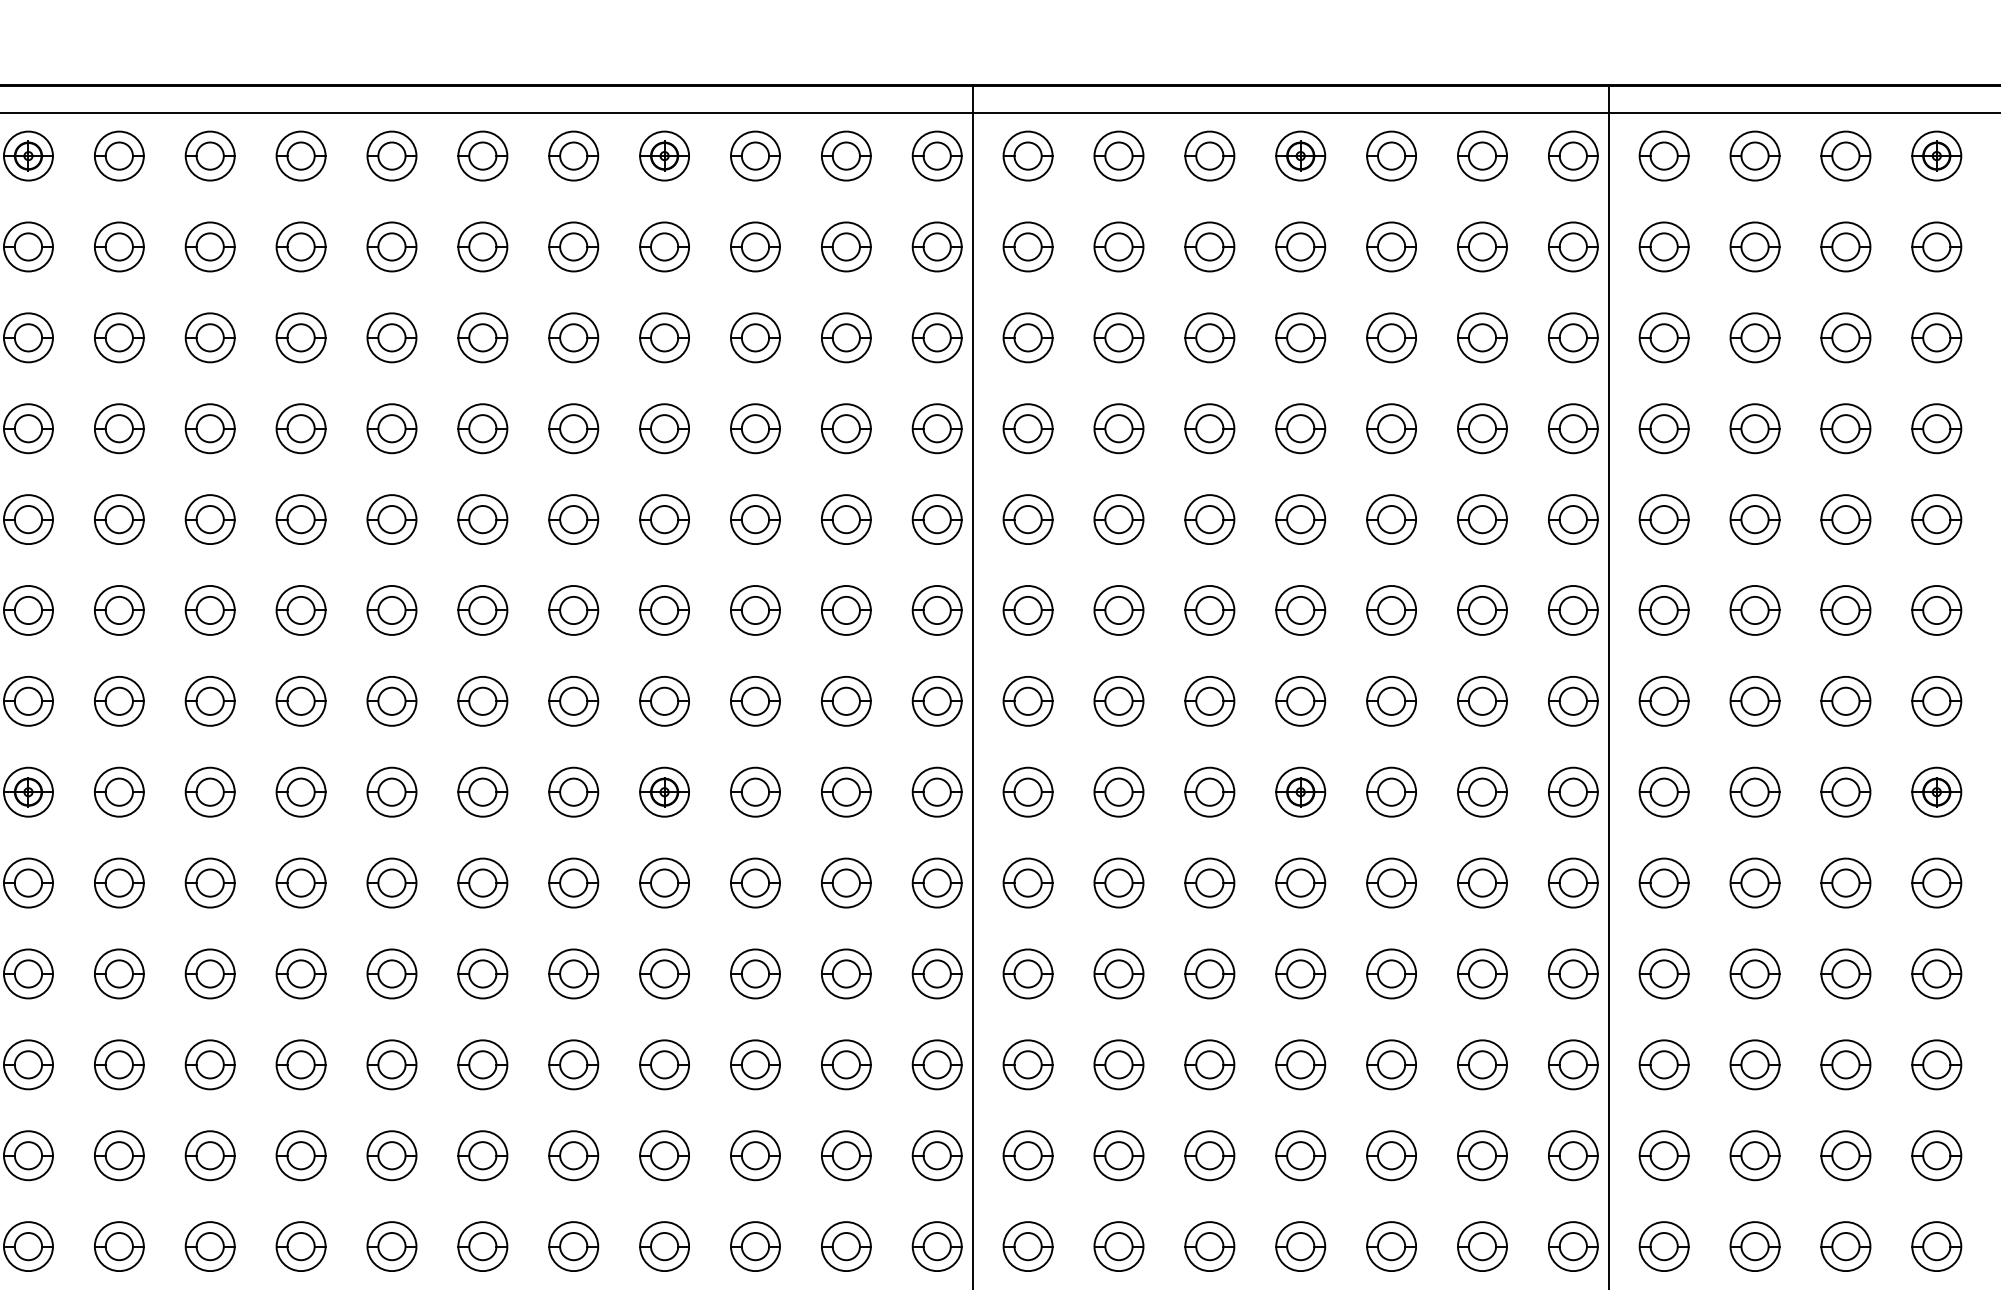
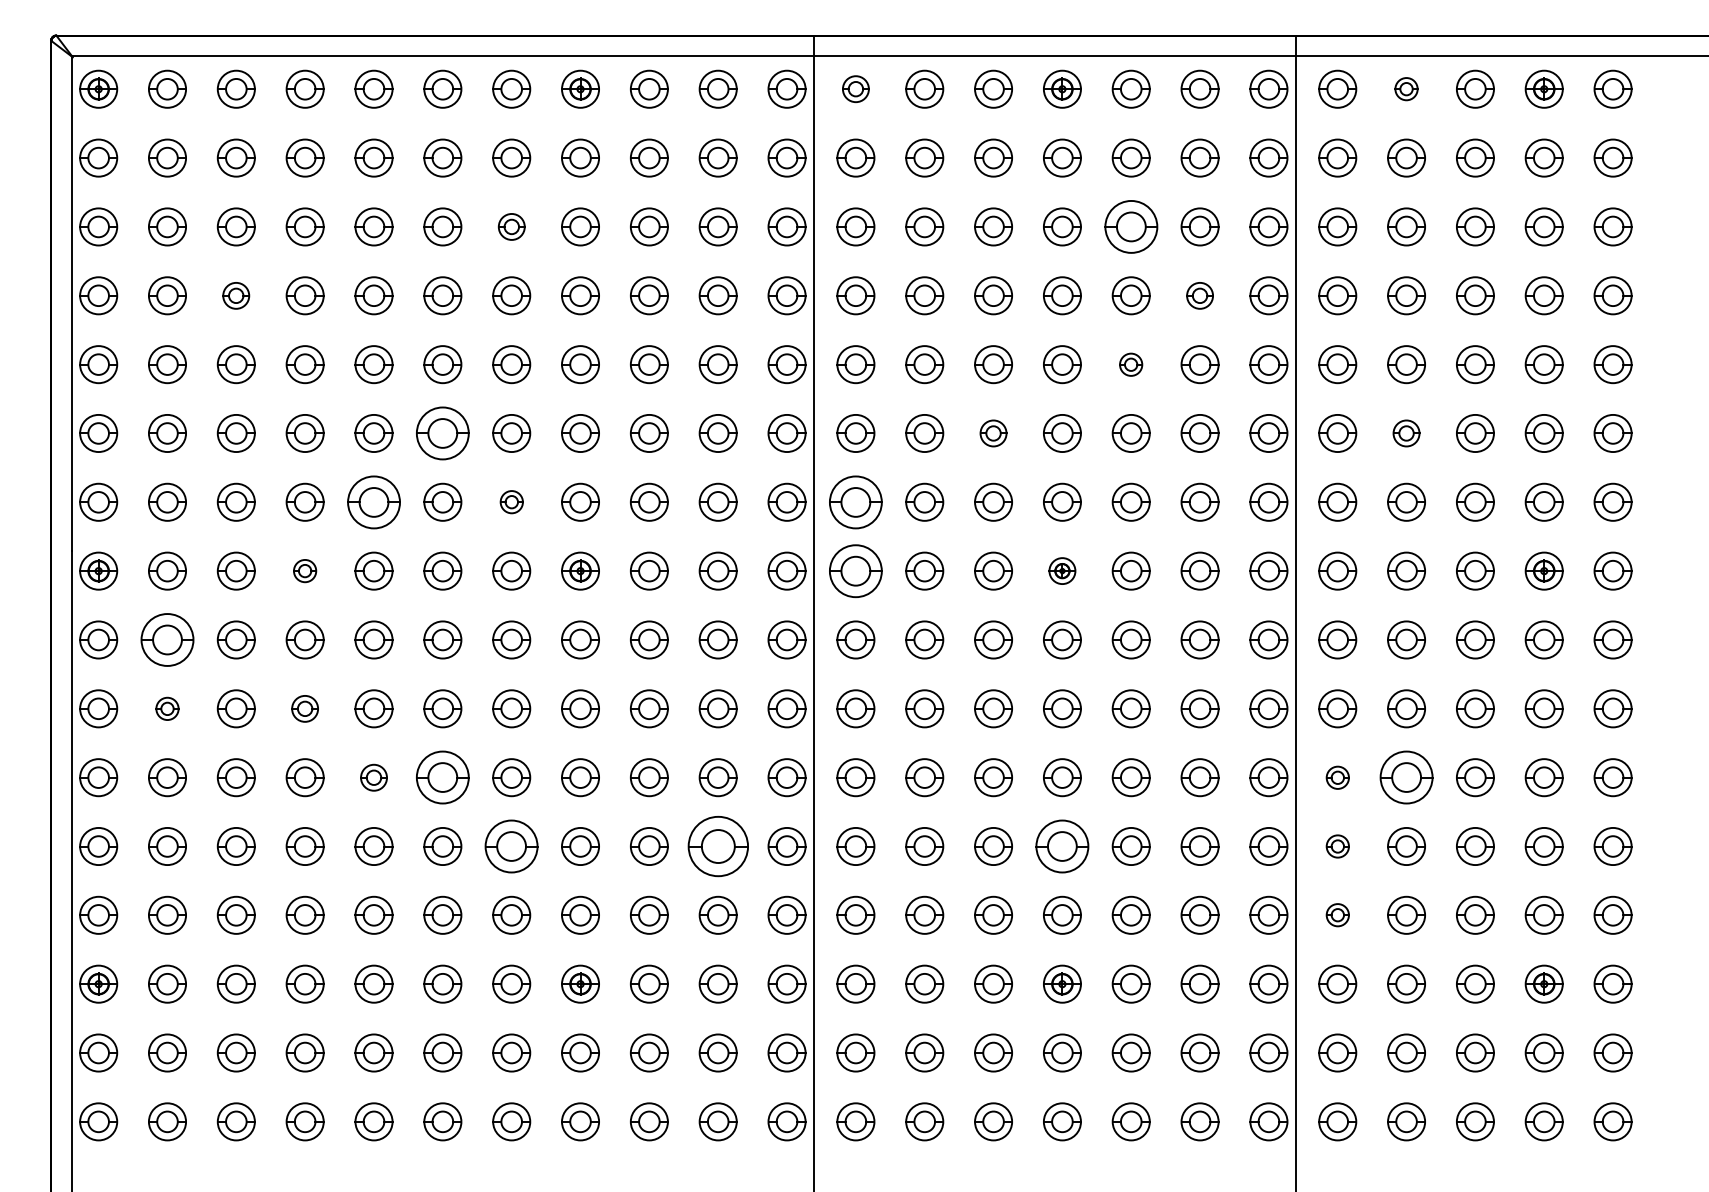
part: (1027, 155) -> (855, 88), size x0.7
part: (1754, 155) -> (1406, 88), size x0.6
part: (573, 337) -> (511, 226), size x0.7
part: (1390, 337) -> (1130, 226), size x1.4
part: (209, 428) -> (235, 295), size x0.7
part: (1481, 428) -> (1199, 295), size x0.7
part: (1390, 519) -> (1130, 364), size x0.6
part: (482, 610) -> (442, 433), size x1.4
part: (1209, 610) -> (993, 433), size x0.7
part: (1754, 610) -> (1406, 433), size x0.7
part: (391, 700) -> (373, 501), size x1.4
part: (573, 700) -> (511, 501), size x0.6
part: (1027, 700) -> (855, 501), size x1.4
part: (300, 791) -> (304, 570), size x0.6
part: (1027, 791) -> (855, 570), size x1.4
part: (1300, 791) -> (1062, 570), size x0.7
part: (119, 882) -> (167, 639), size x1.4
part: (119, 973) -> (167, 708), size x0.6
part: (300, 973) -> (304, 708), size x0.7
part: (391, 1064) -> (373, 777), size x0.7
part: (482, 1064) -> (442, 777), size x1.4
part: (1663, 1064) -> (1337, 777), size x0.6
part: (1754, 1064) -> (1406, 777), size x1.4
part: (573, 1155) -> (511, 846), size x1.4
part: (845, 1155) -> (717, 846), size x1.6
part: (1300, 1155) -> (1062, 846), size x1.4
part: (1663, 1155) -> (1337, 846), size x0.6
part: (1663, 1245) -> (1337, 914), size x0.6

